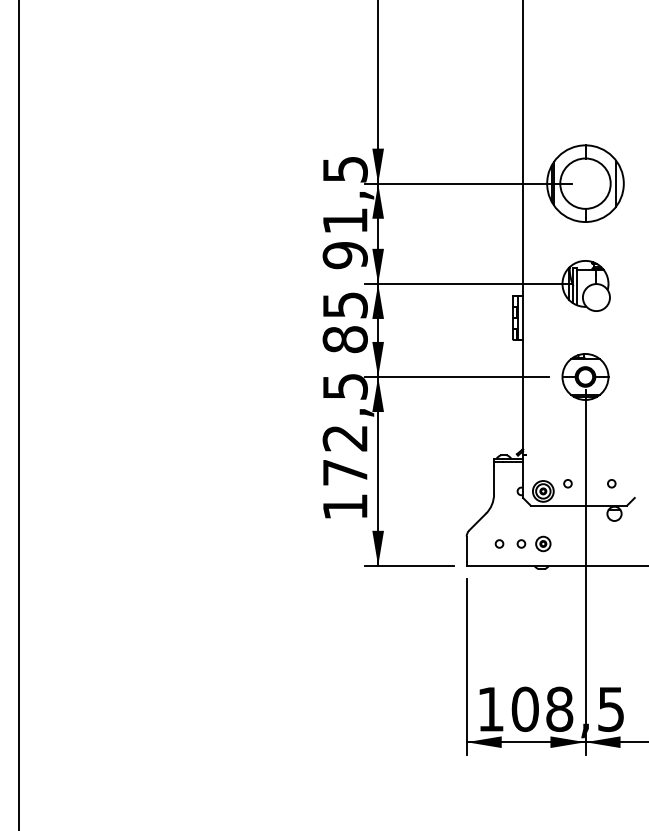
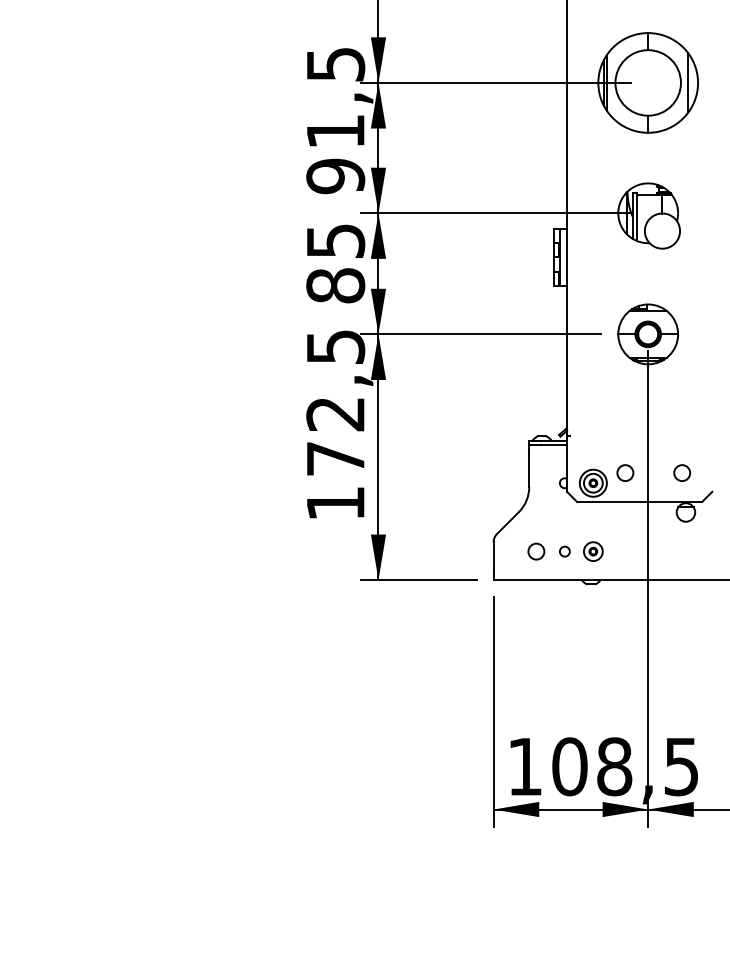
circle: (567, 483) -> (624, 472), size x1.6
circle: (611, 483) -> (682, 472), size x1.6
circle: (499, 543) -> (536, 551), size x1.6

